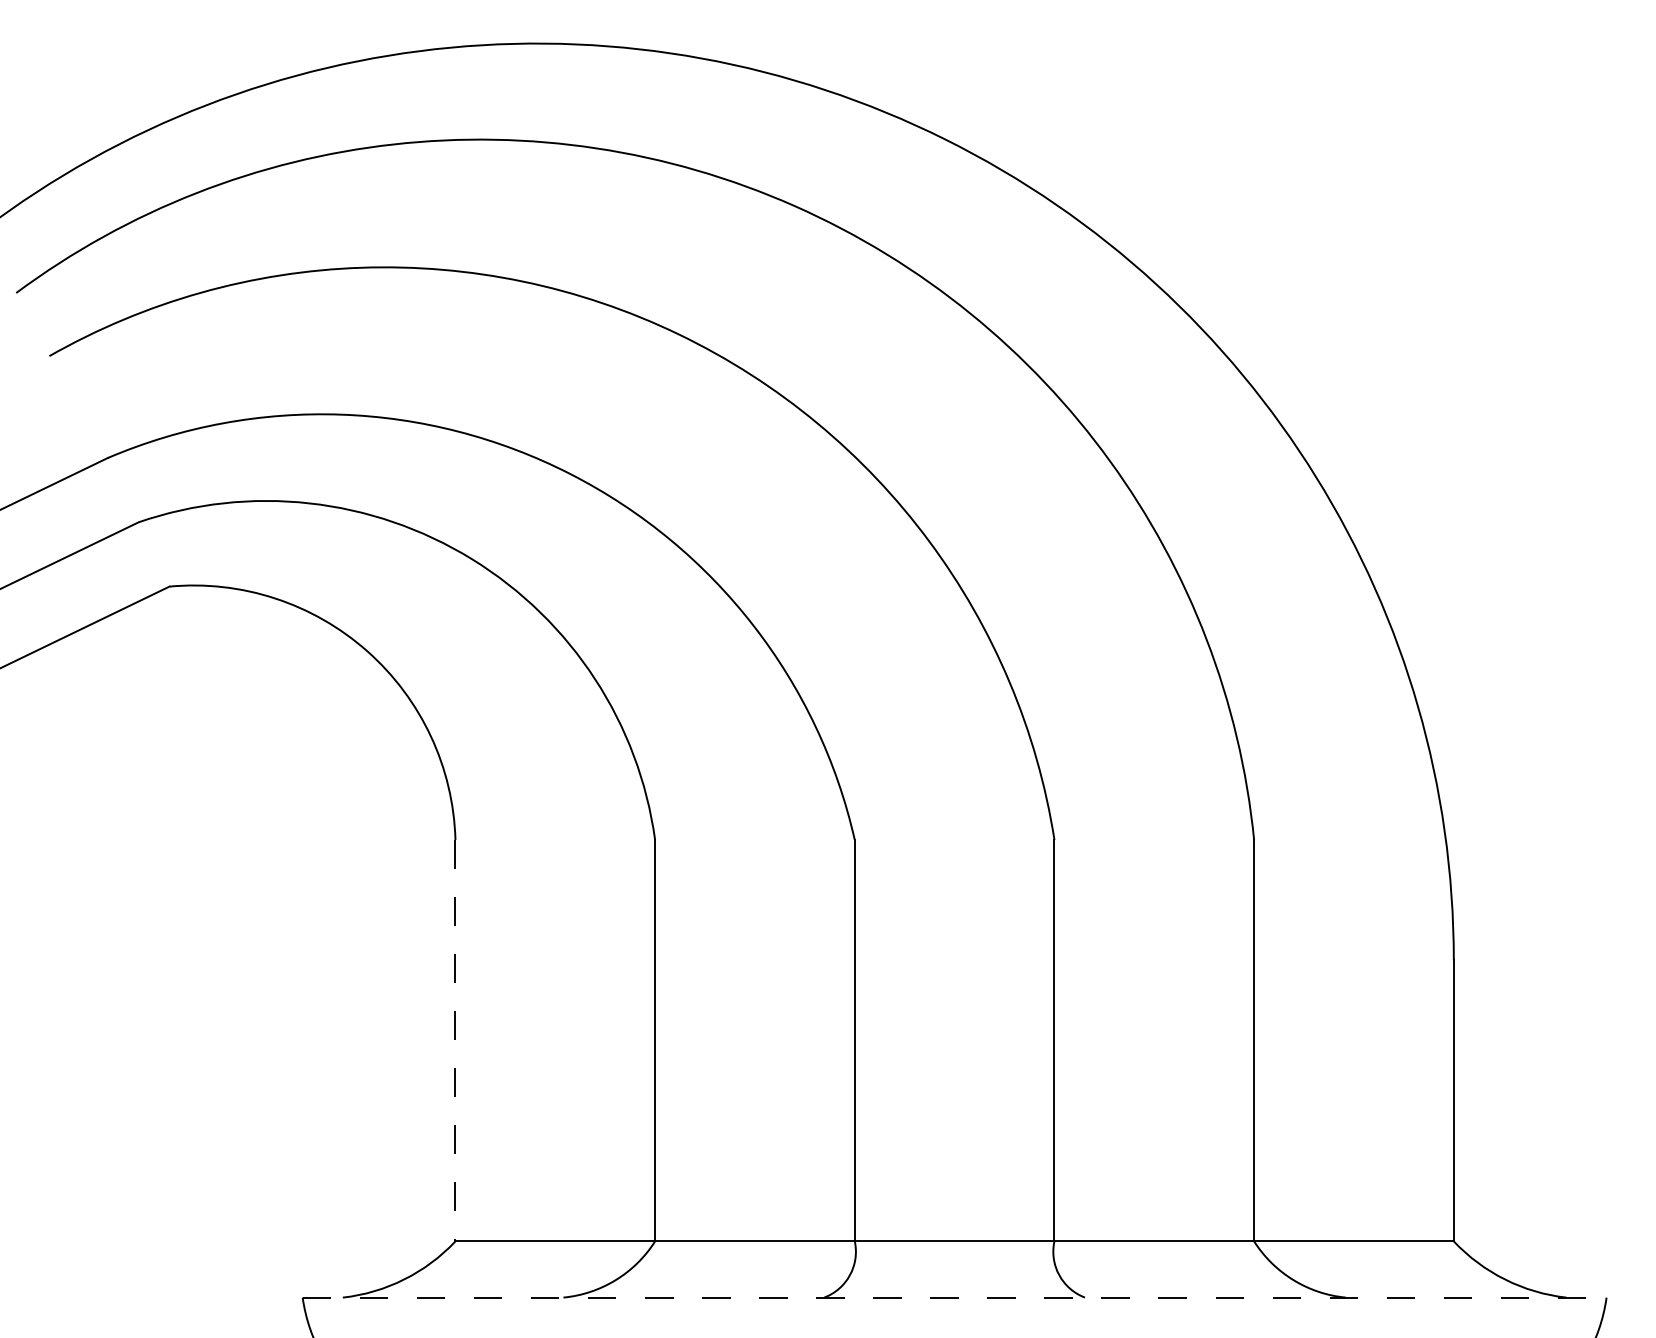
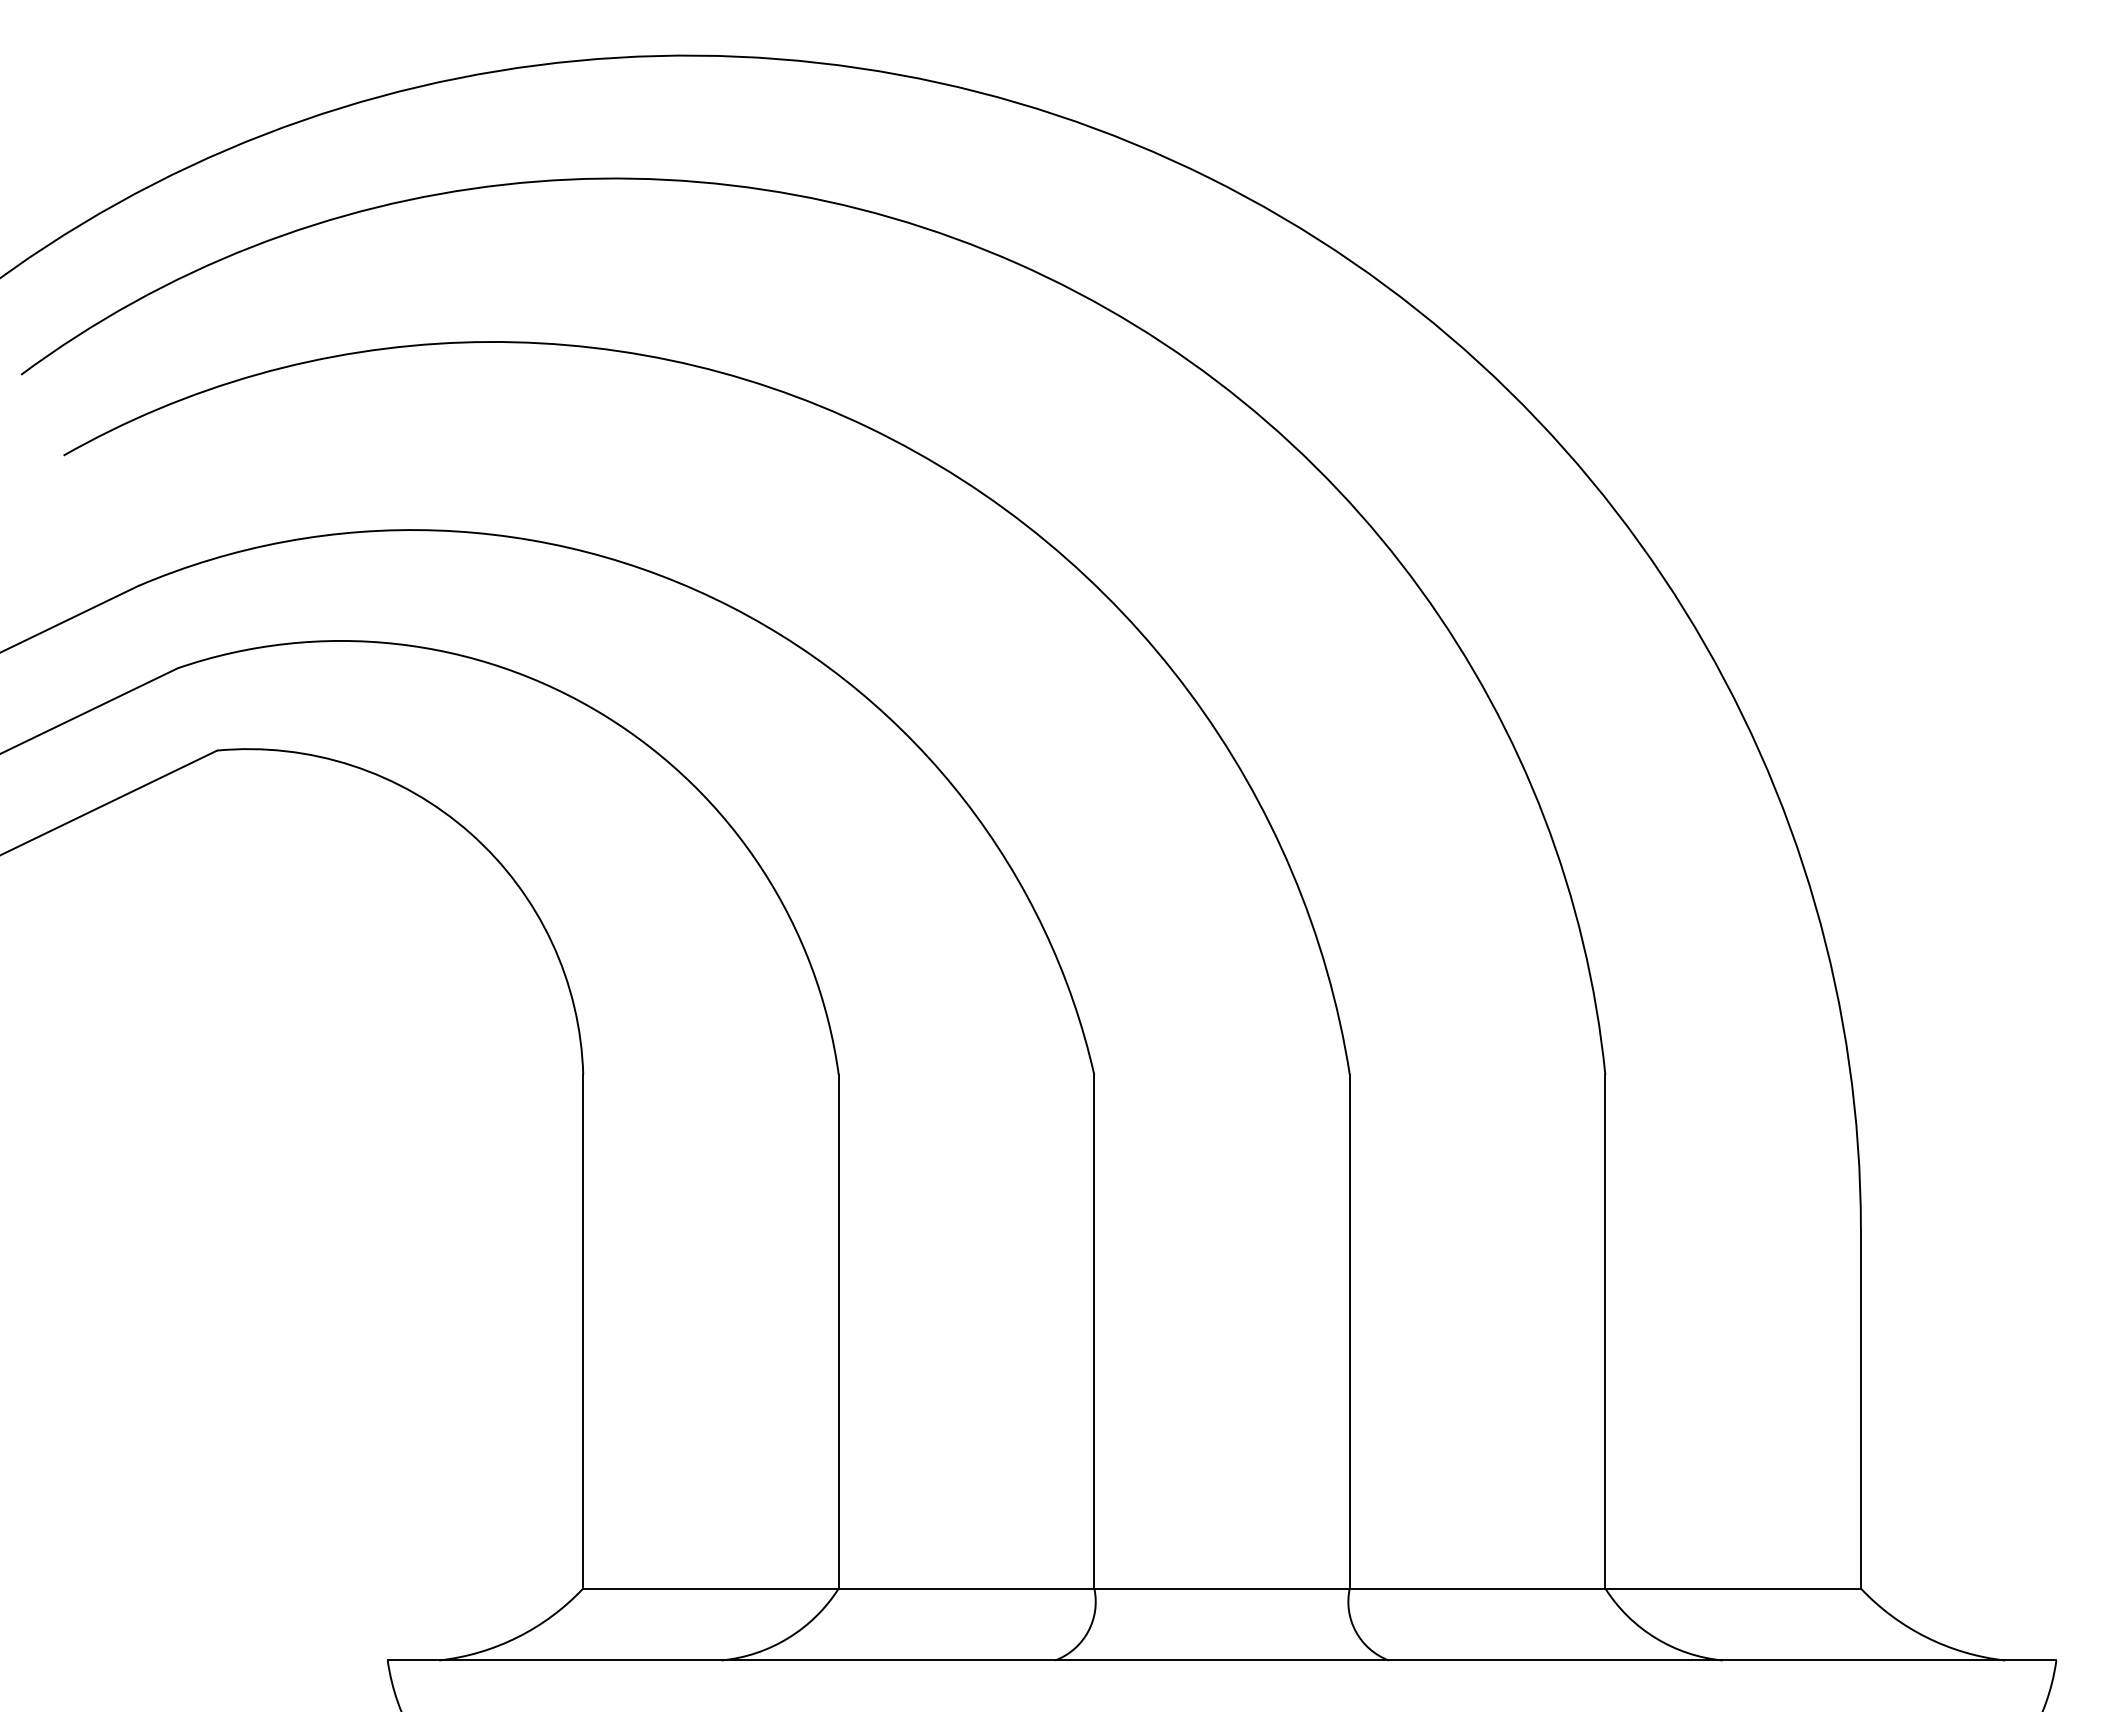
line: (455, 1040) -> (583, 1331), dashed -> solid
line: (954, 1297) -> (1222, 1660), dashed -> solid

